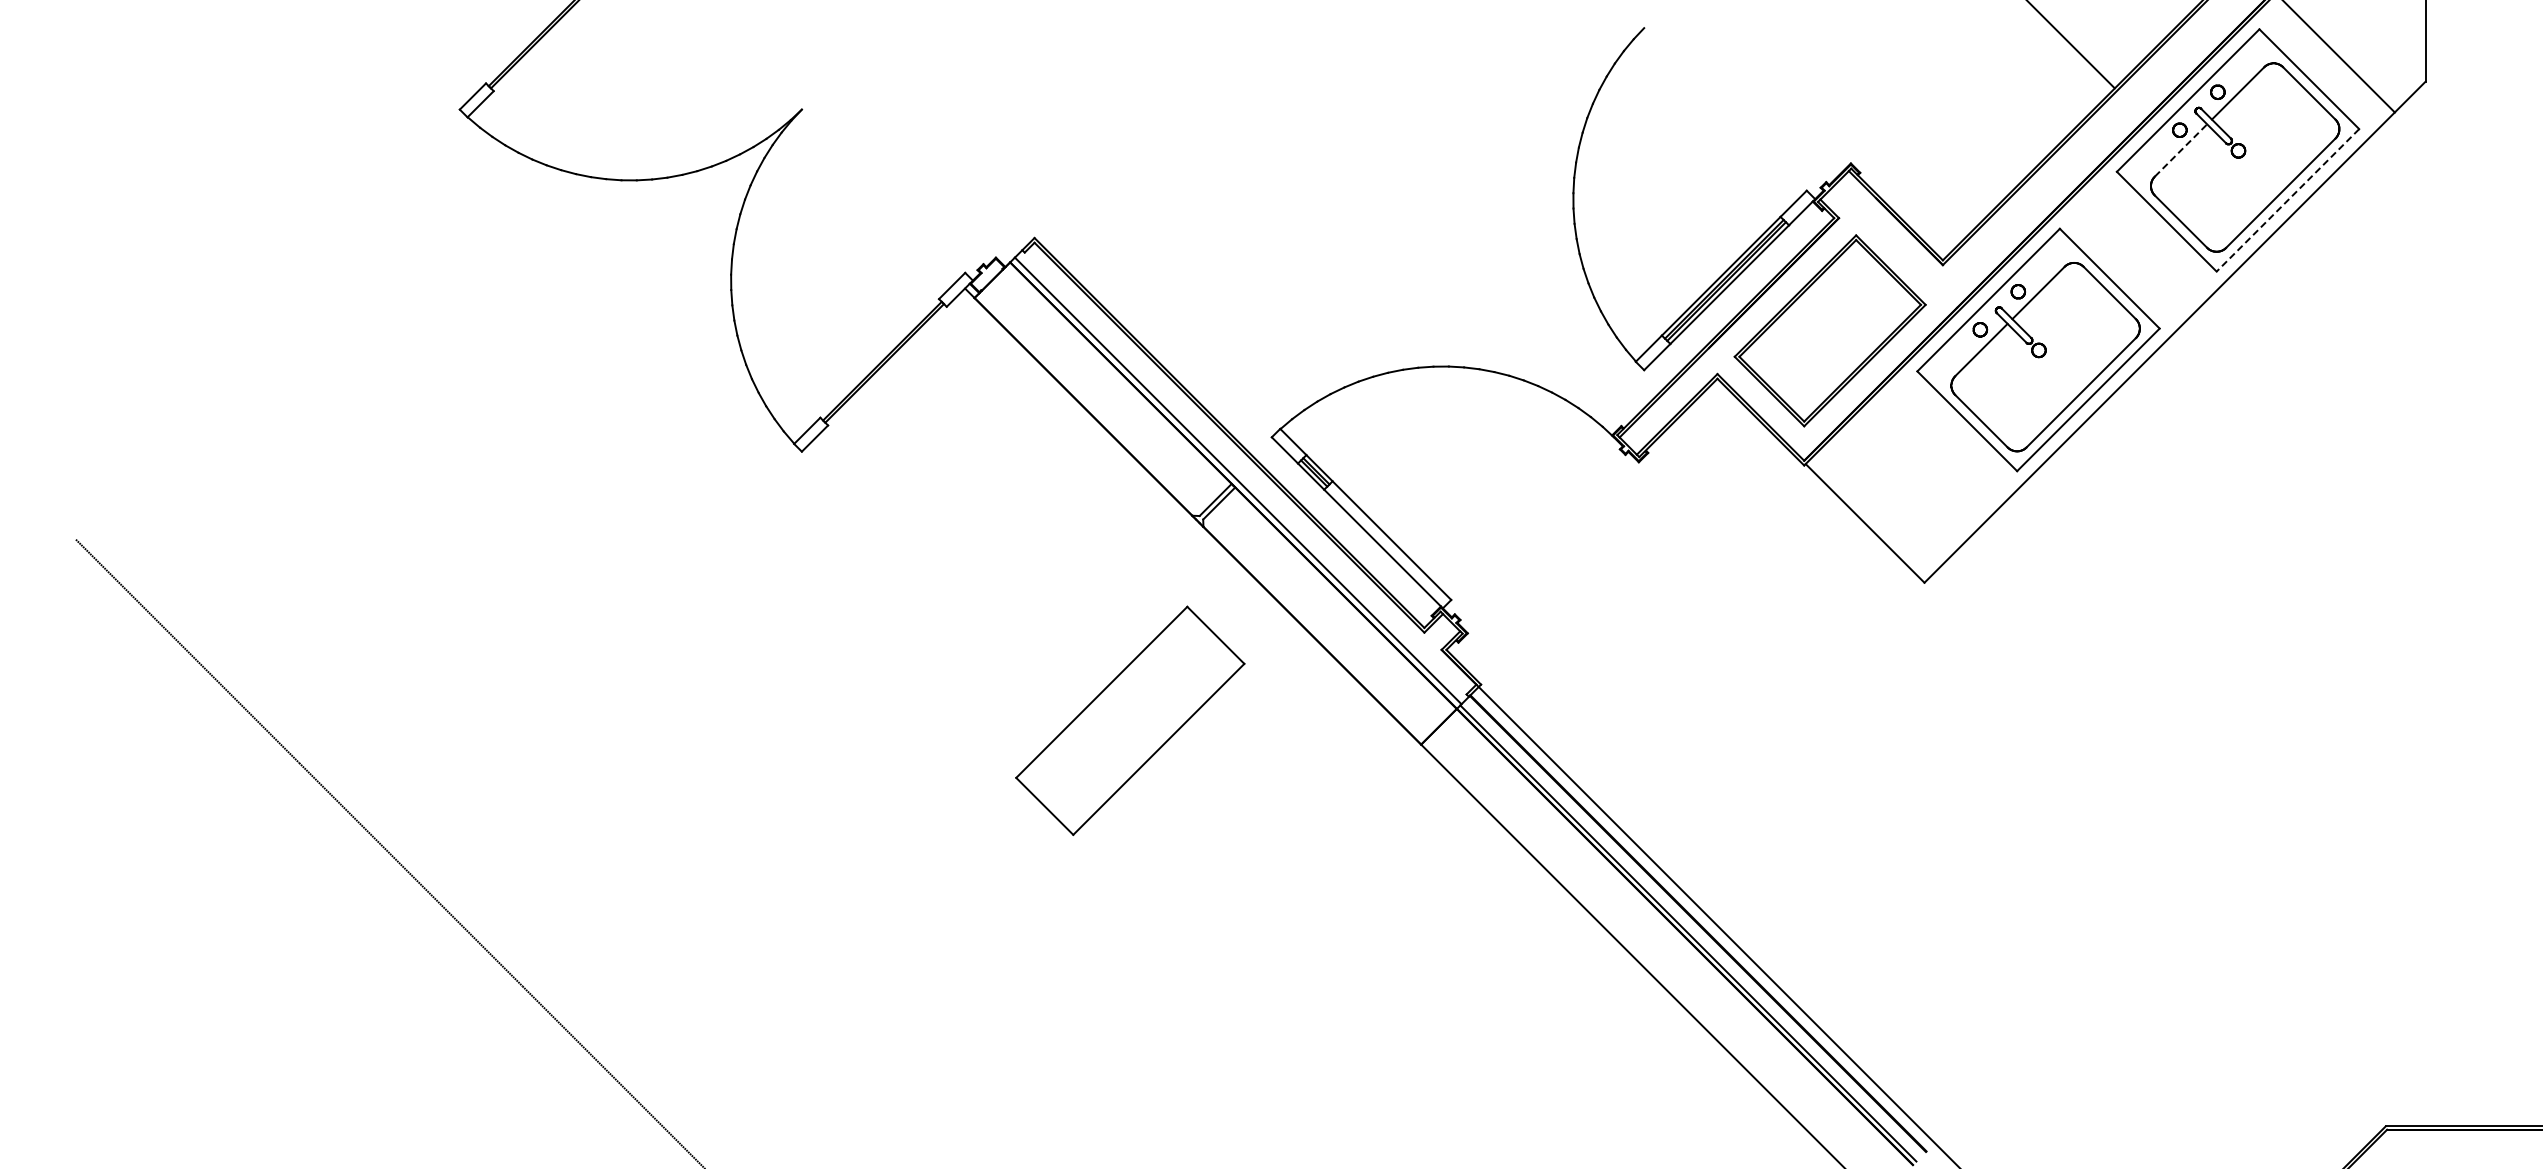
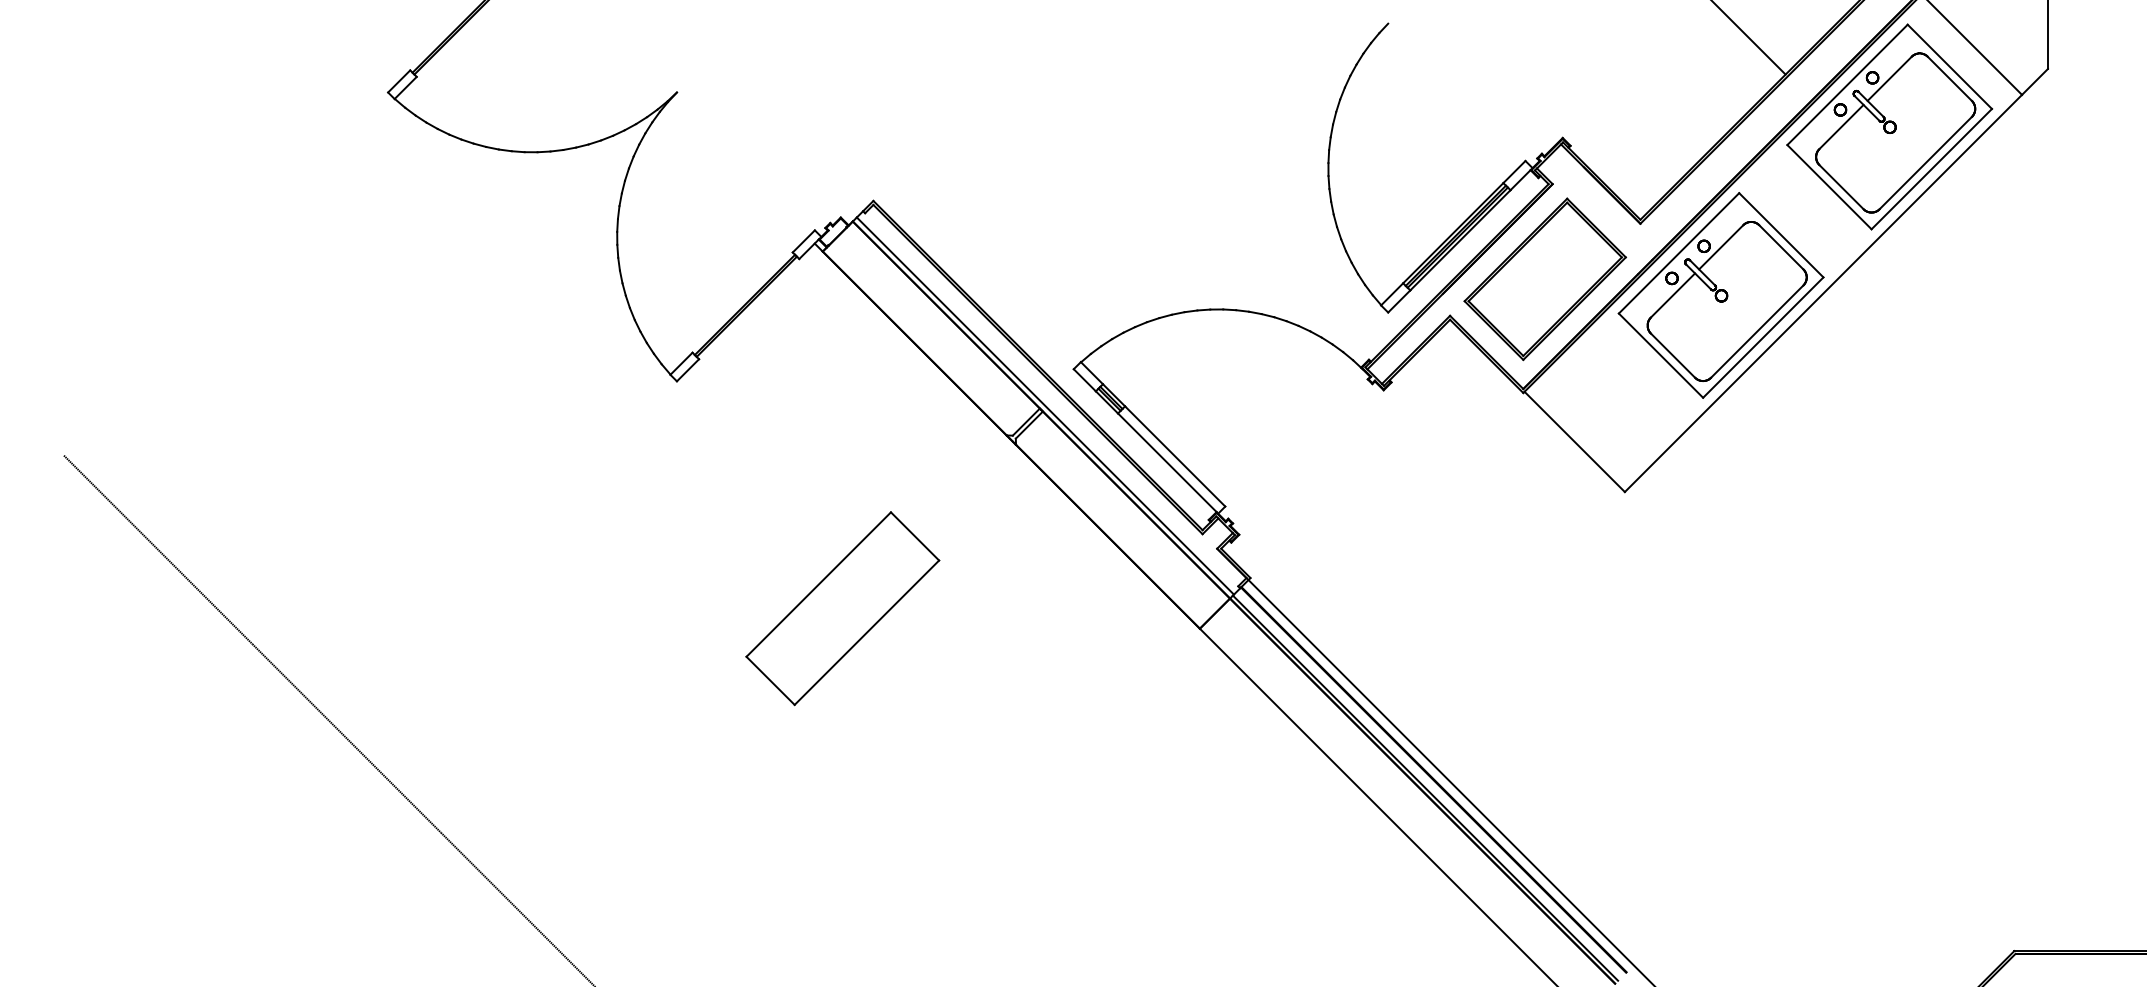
line: (2181, 150) -> (1841, 127), dashed -> solid
line: (2287, 200) -> (1931, 169), dashed -> solid
part: (1130, 720) -> (842, 608), moved

